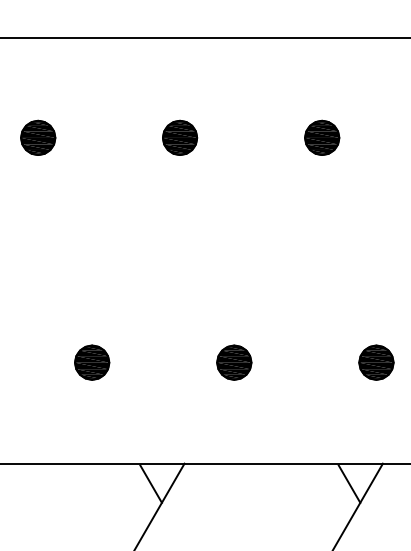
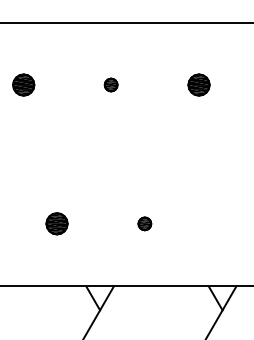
part: (178, 137) -> (110, 84), size x0.6
part: (233, 362) -> (144, 223), size x0.6
part: (376, 362) -> (232, 223), removed

